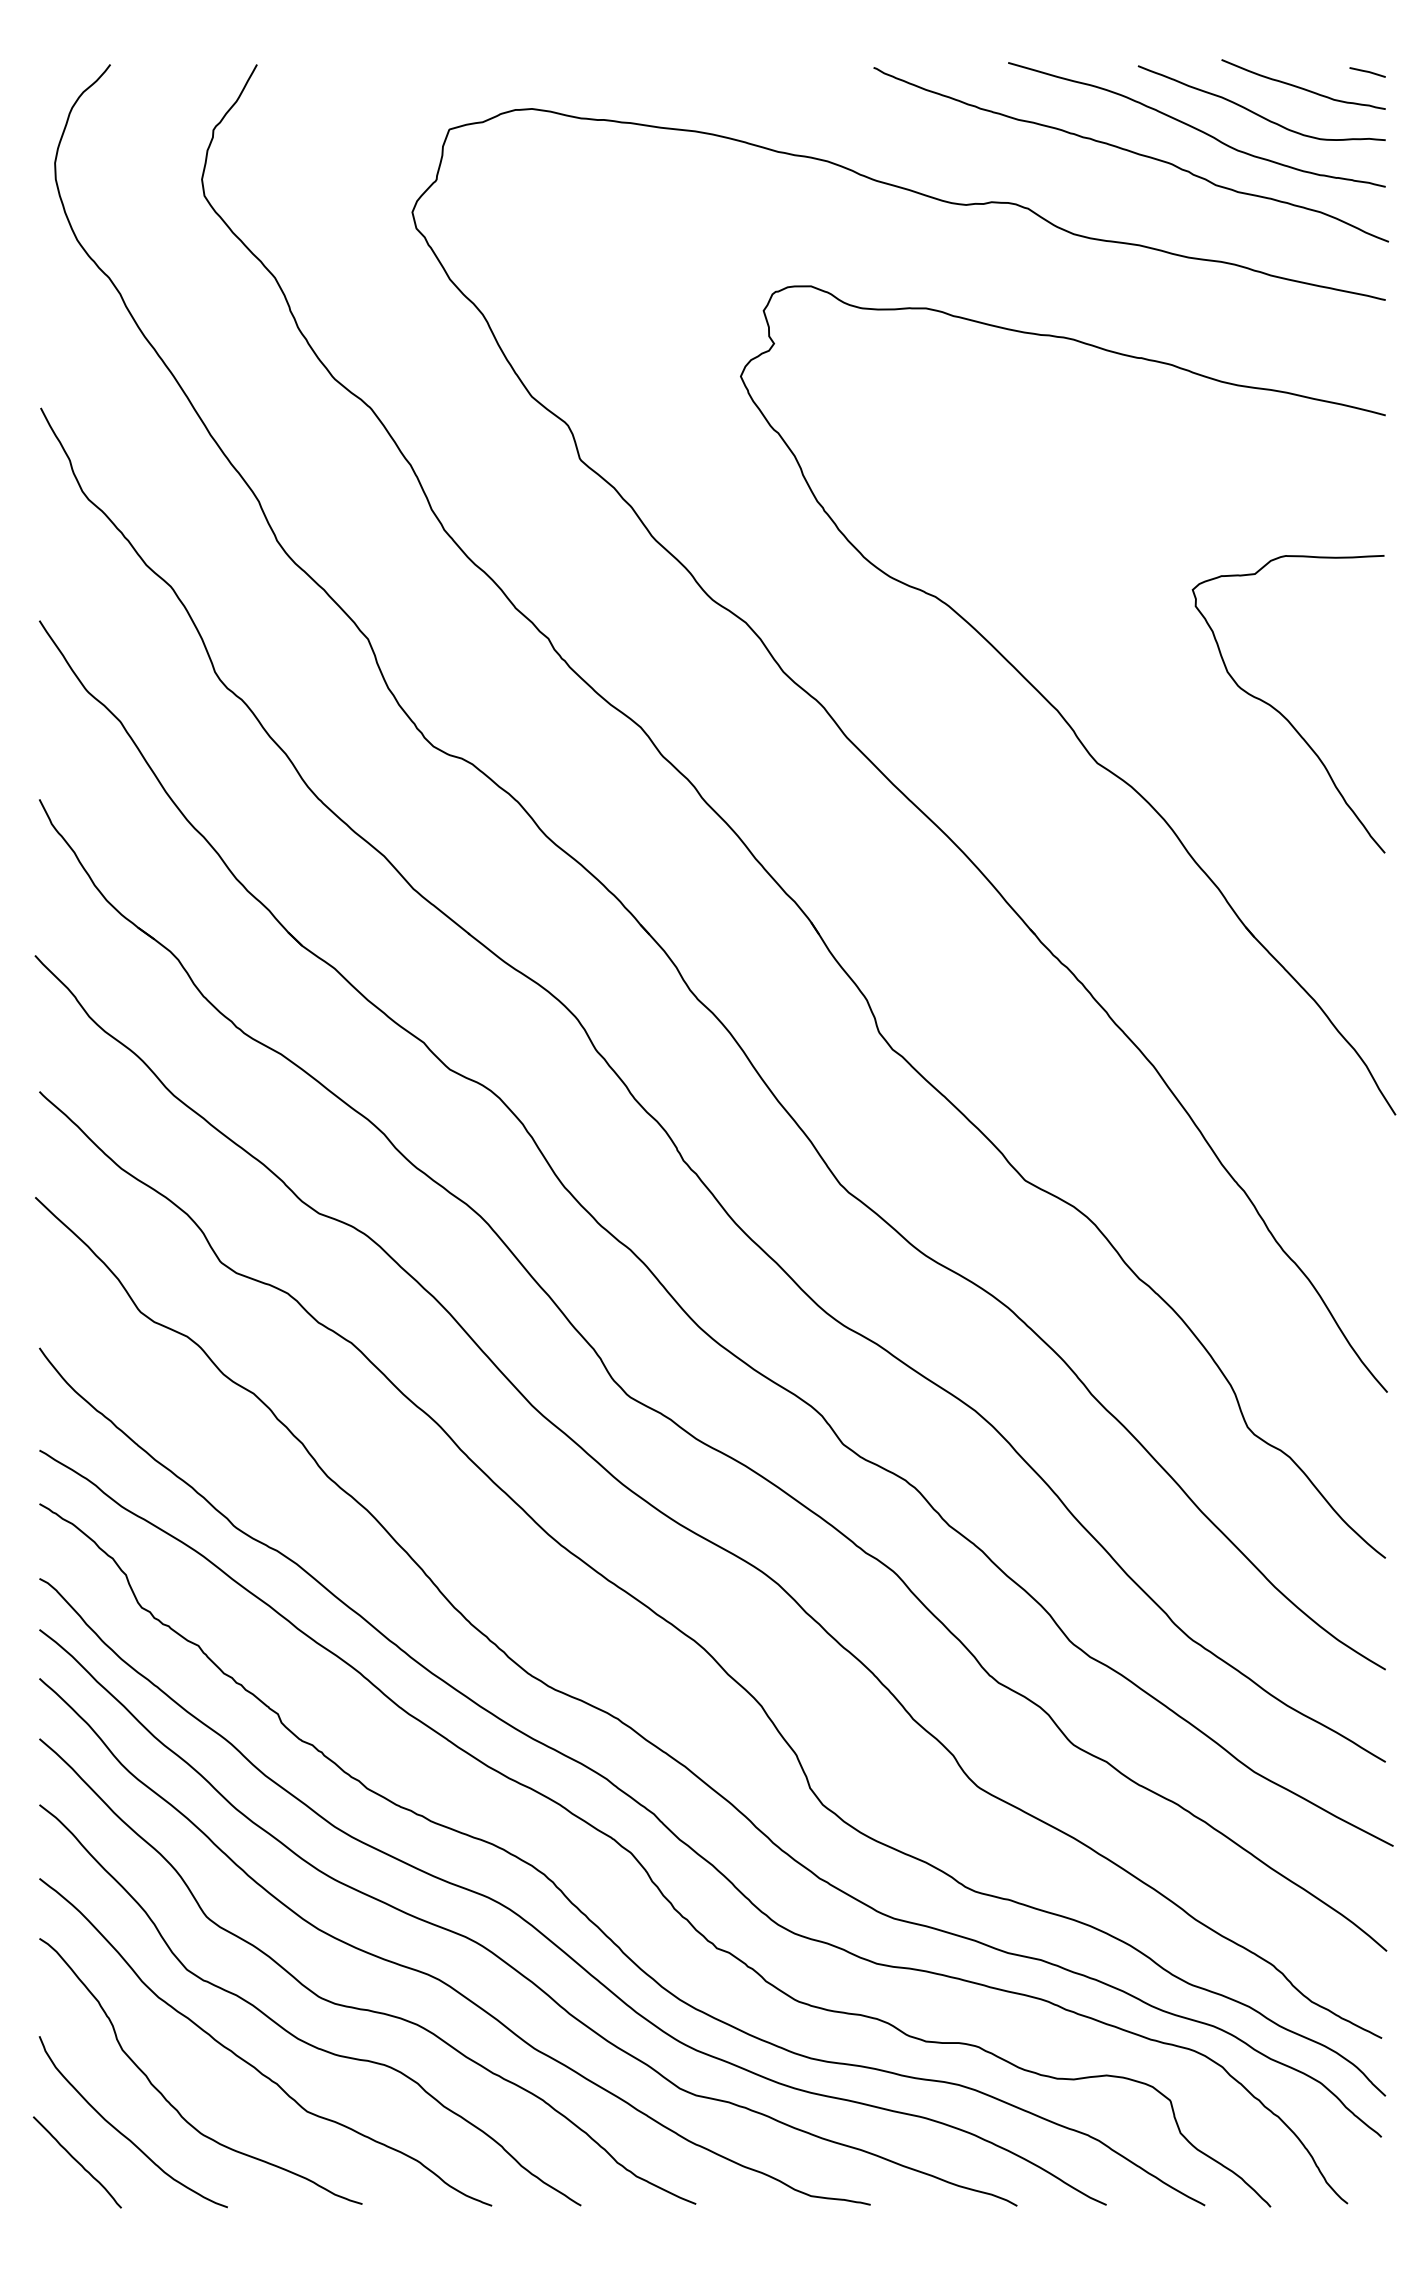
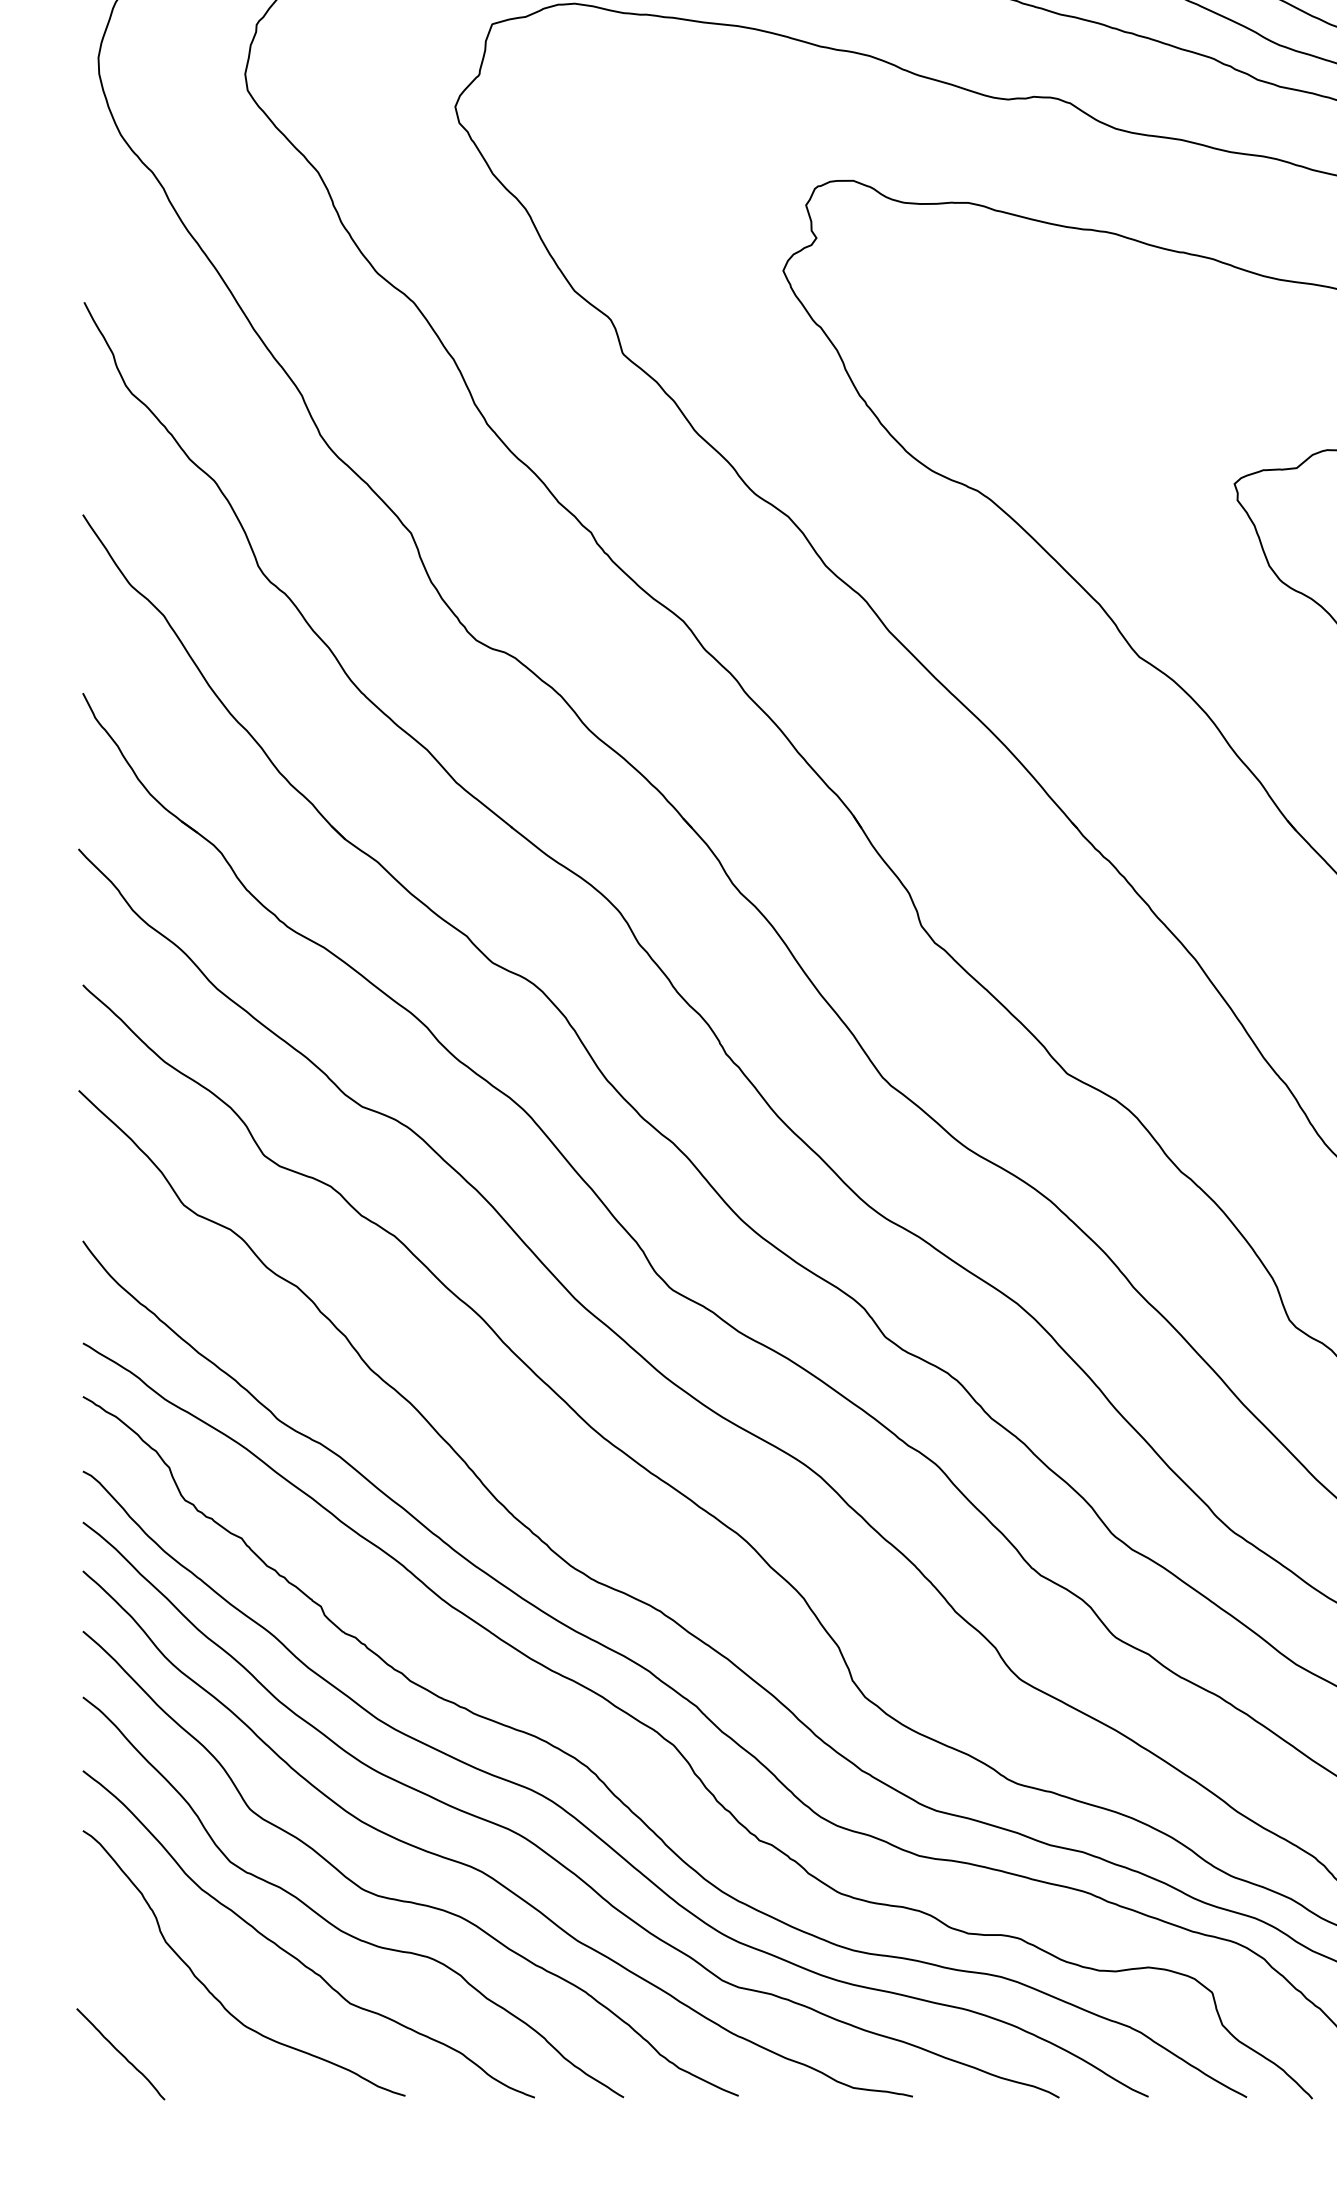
curve: (124, 2134) -> (167, 2026), removed

